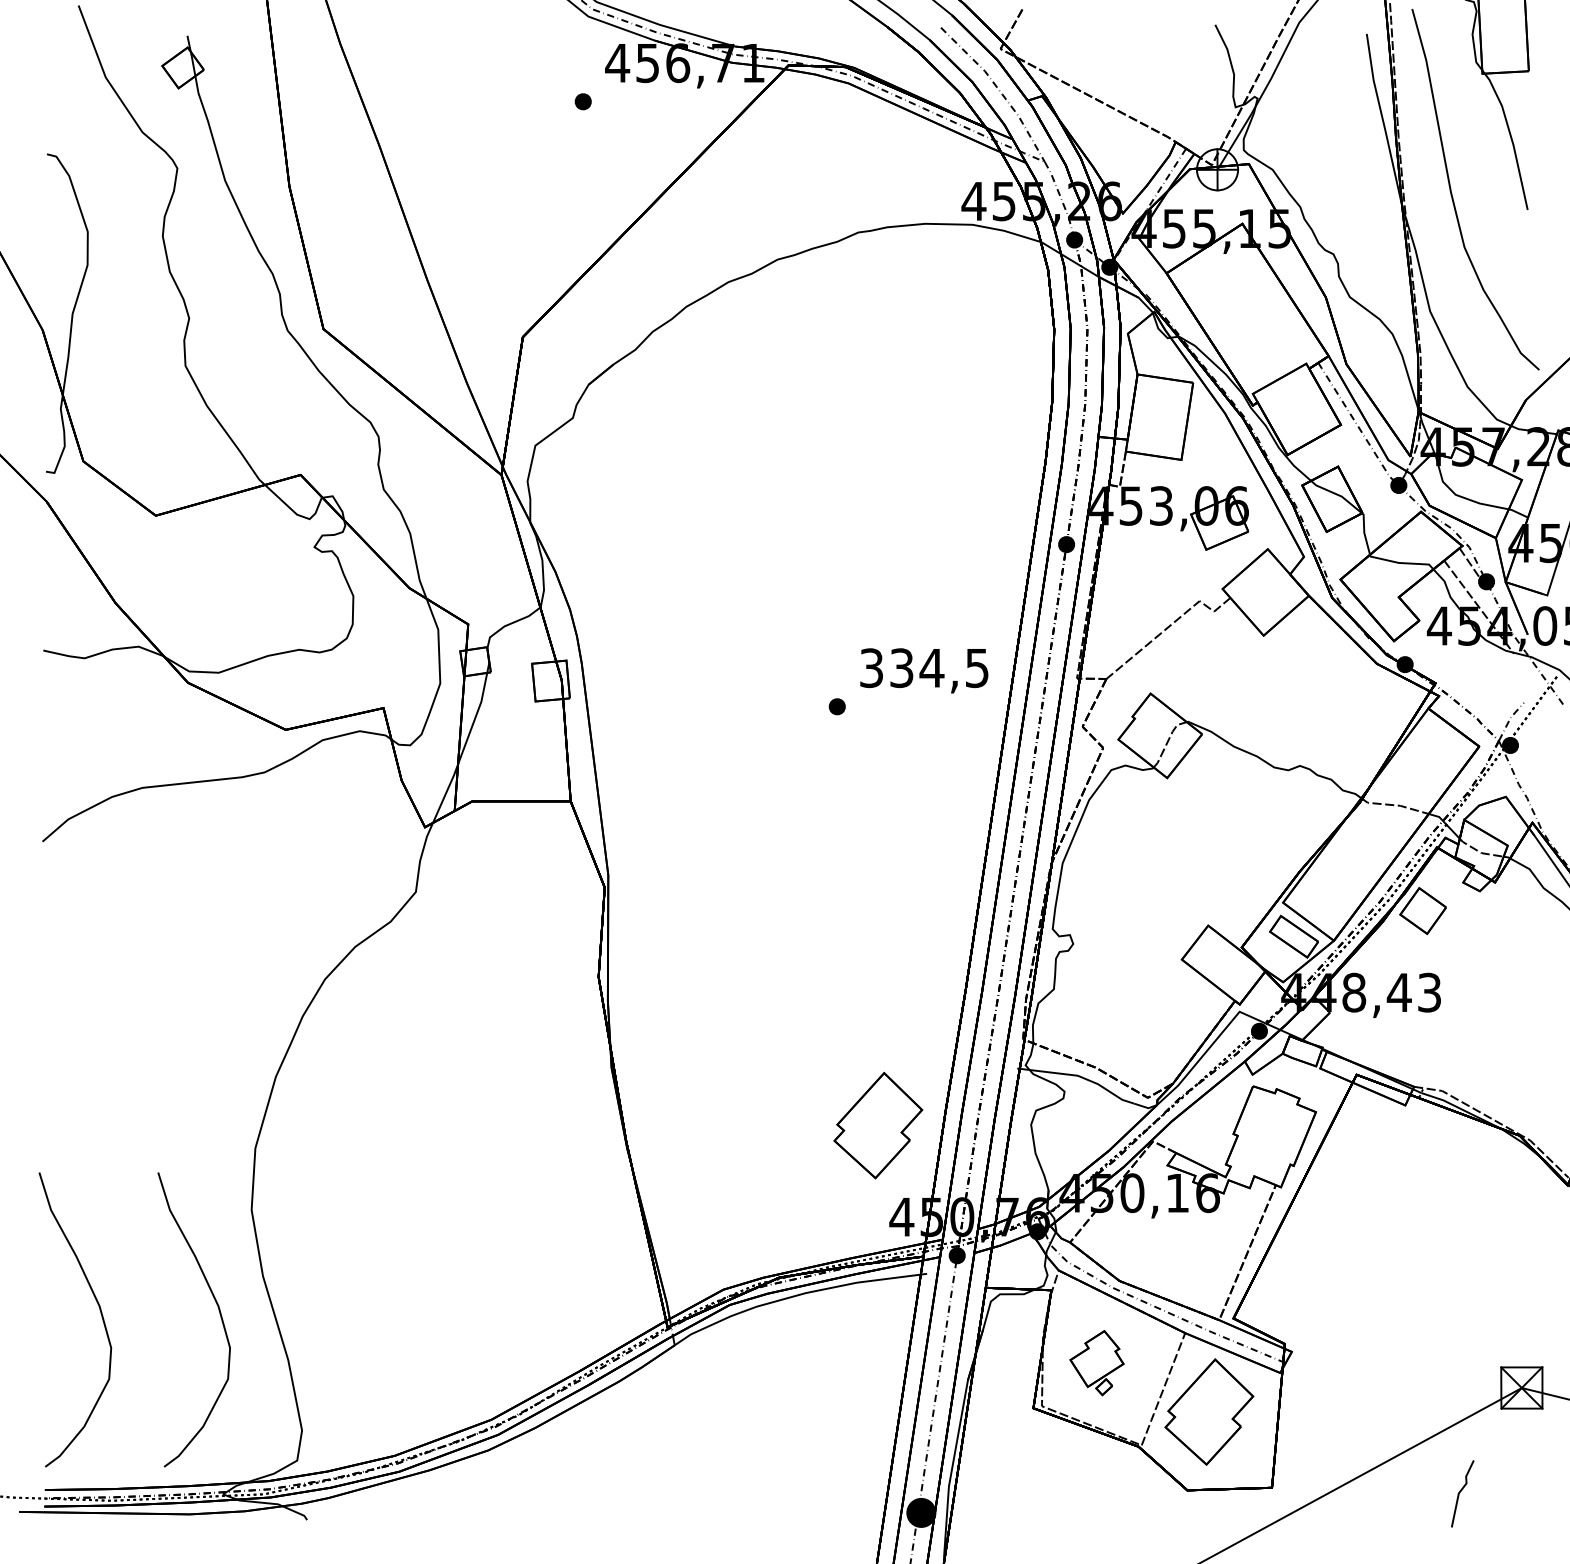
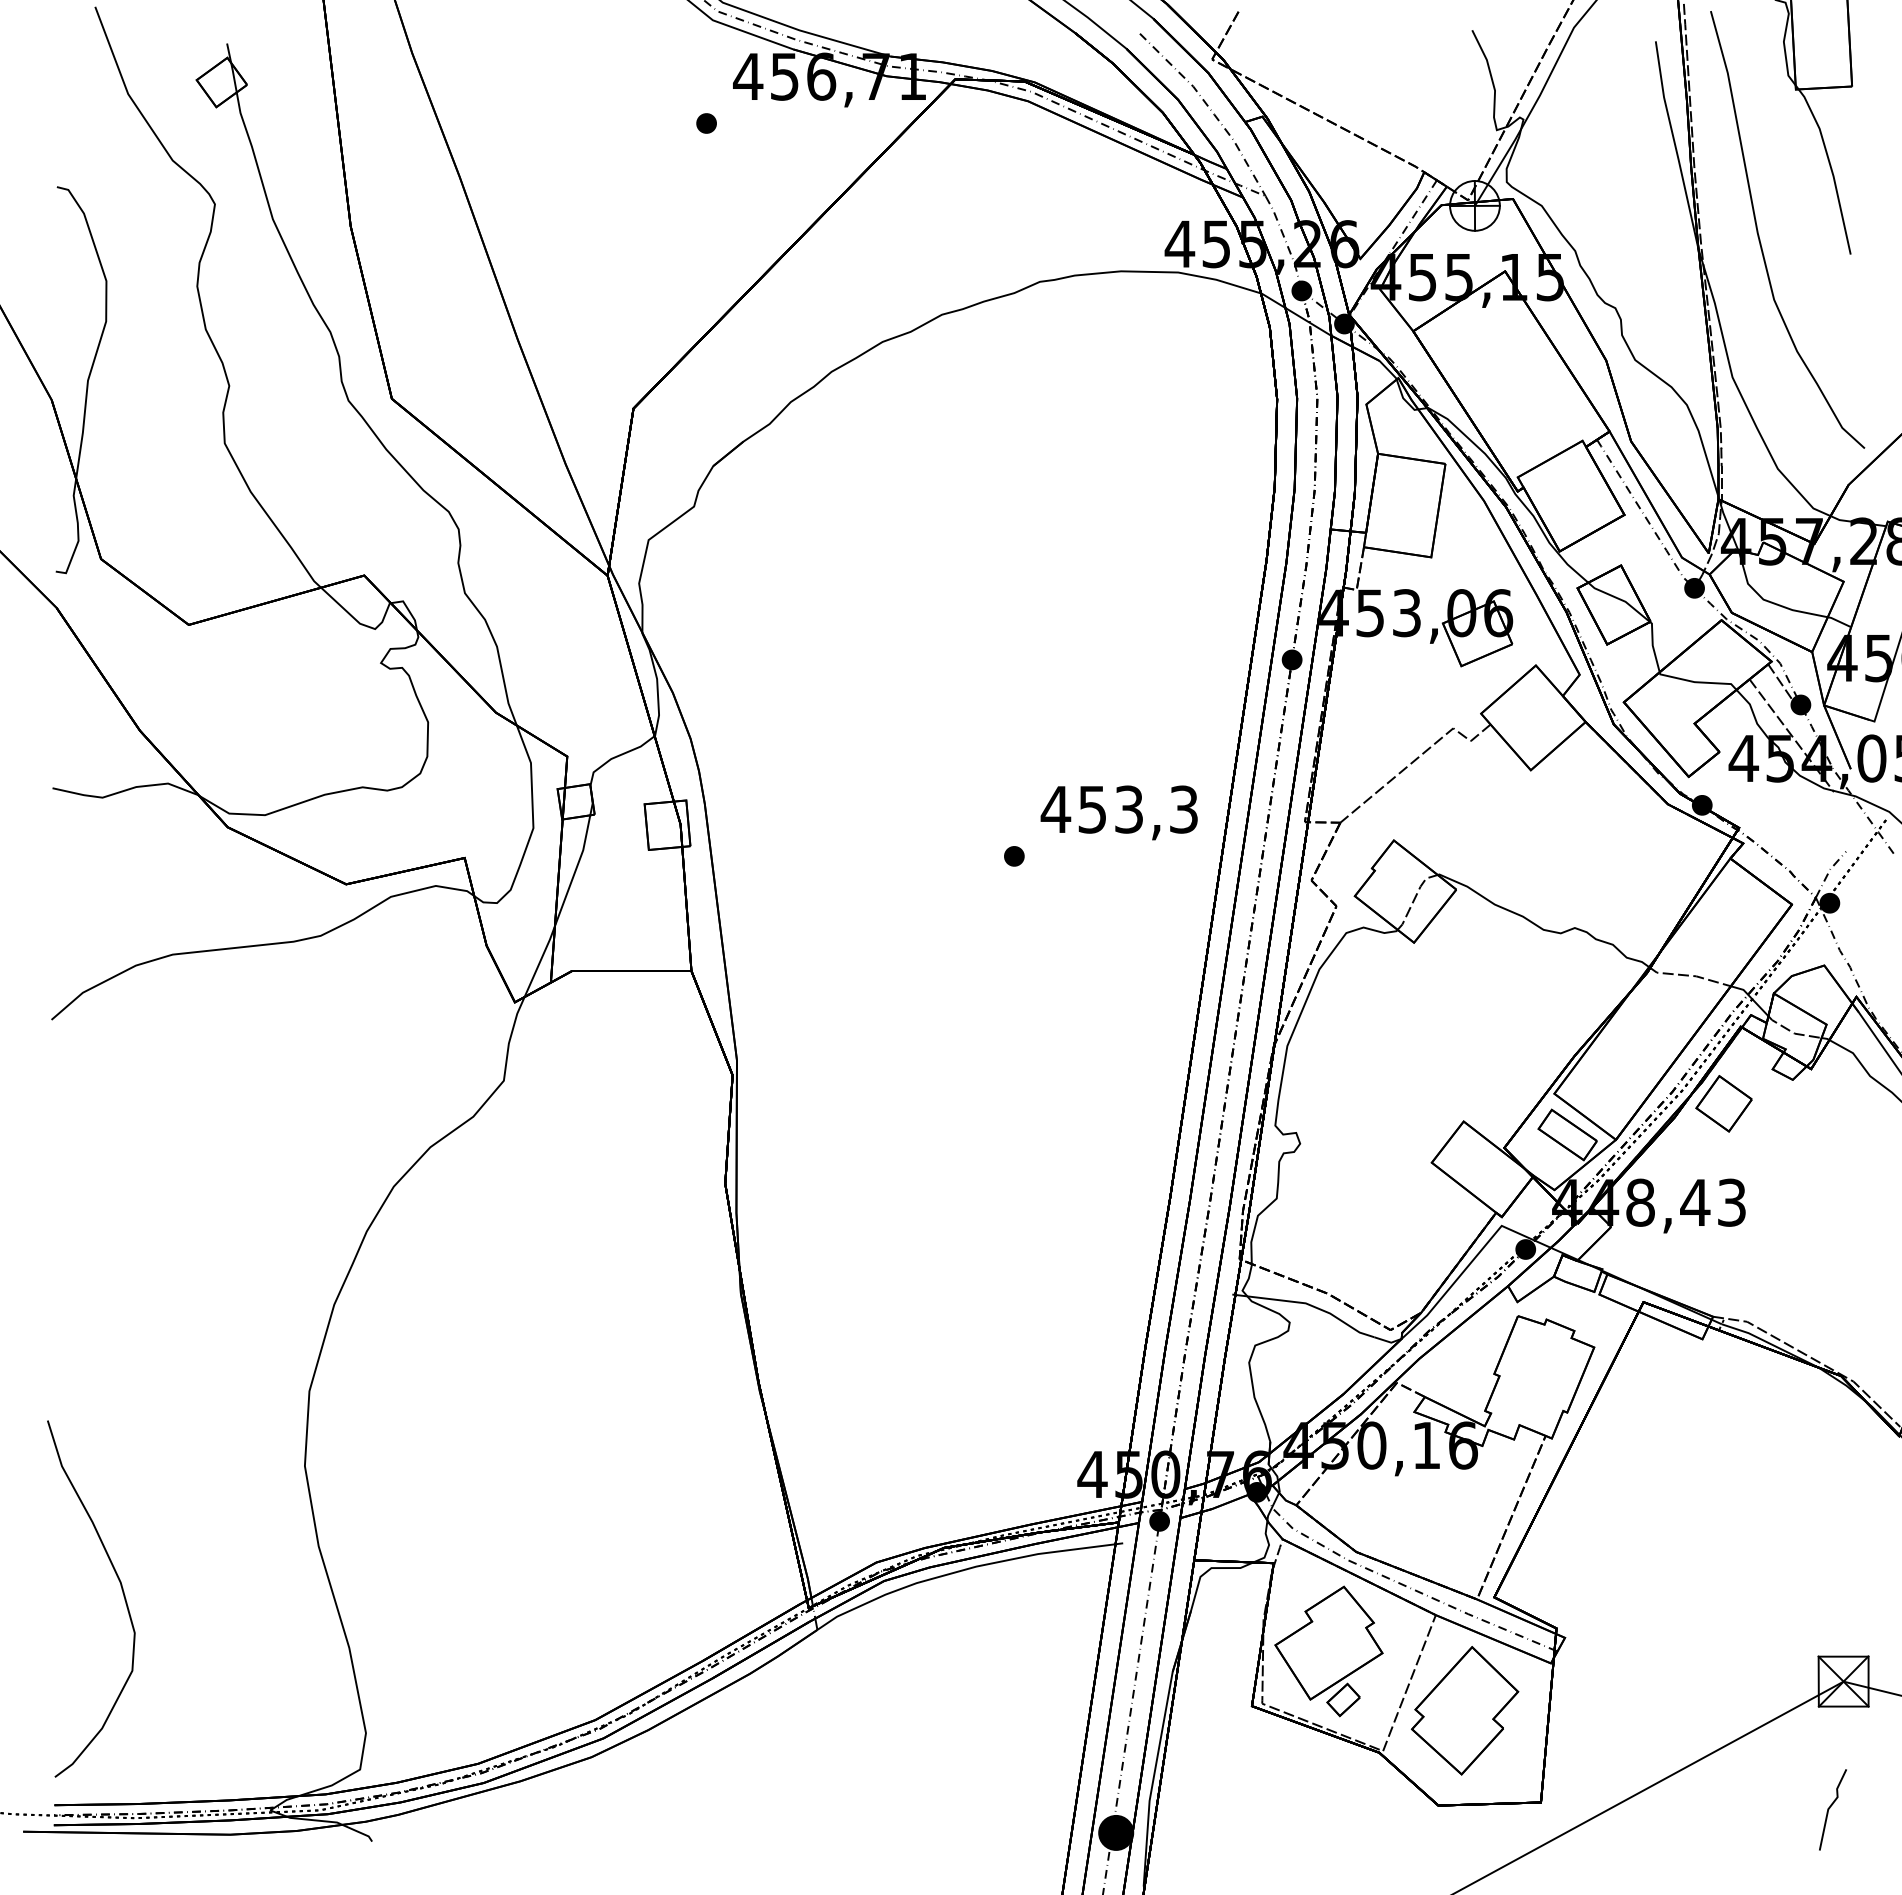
text: (923, 668) -> (1118, 809), 334,5 -> 453,3
part: (878, 1125) -> (1064, 1363), removed
curve: (219, 1311) -> (265, 1589), removed
part: (1096, 1363) -> (1328, 1651), size x1.67
line: (1460, 1492) -> (1830, 1808), moved

